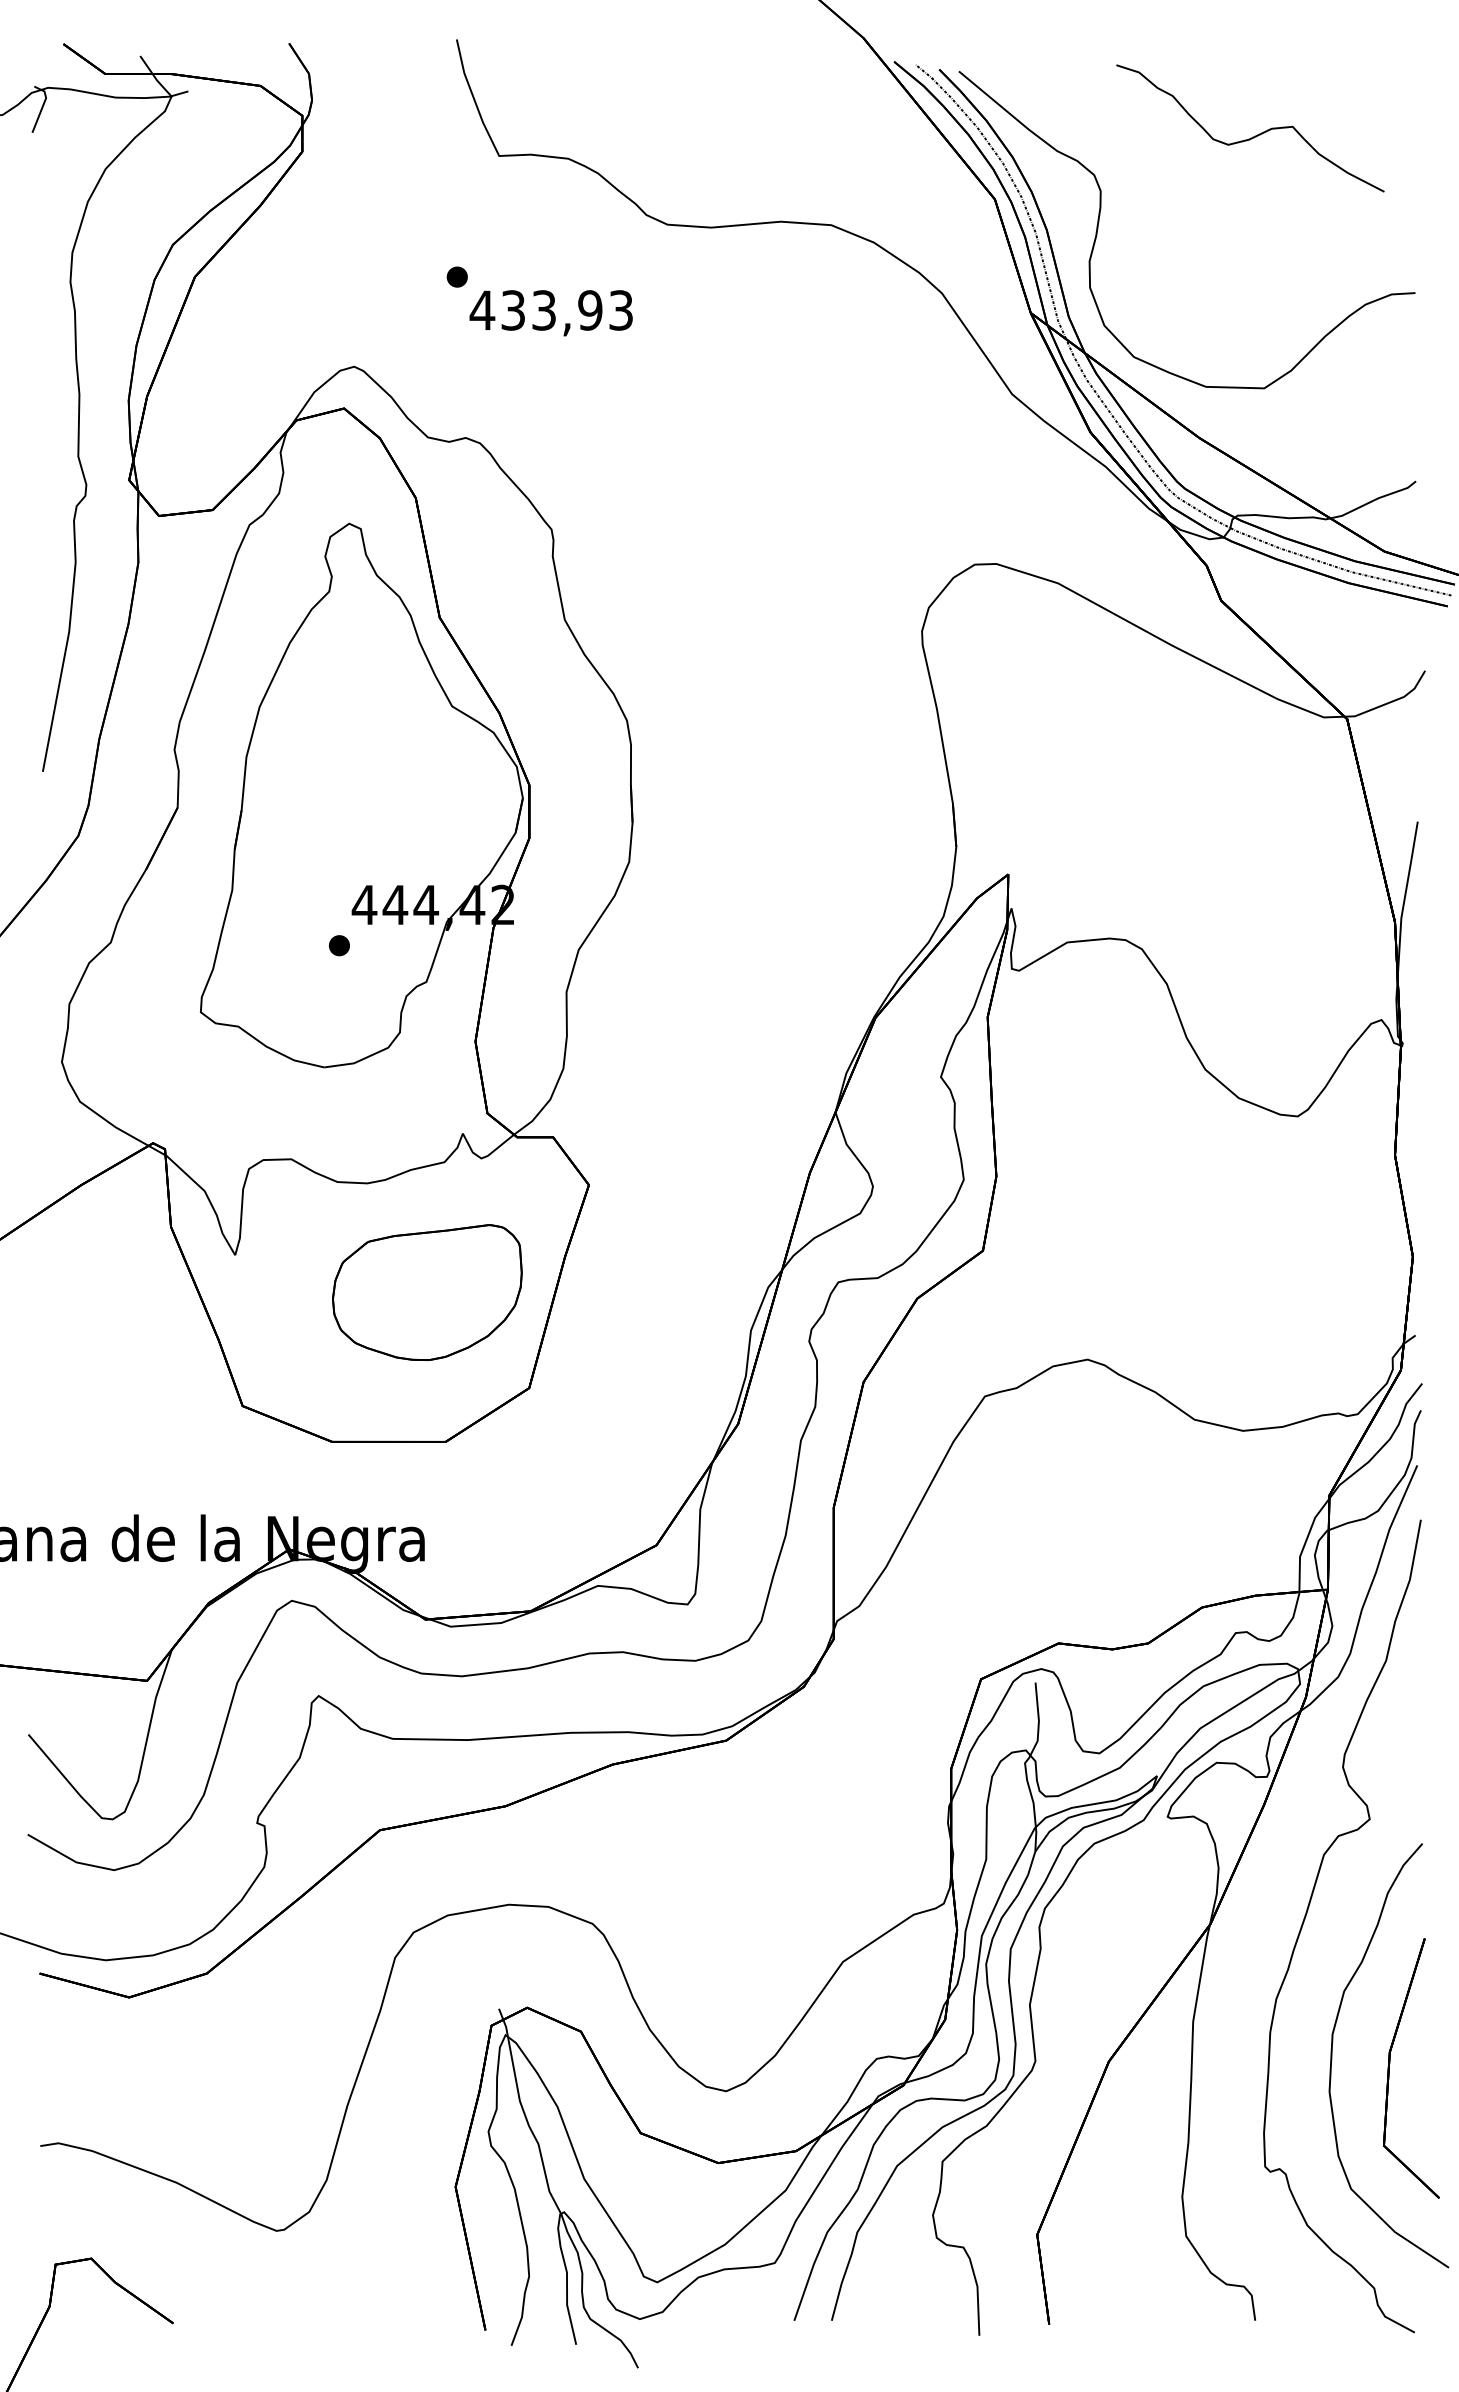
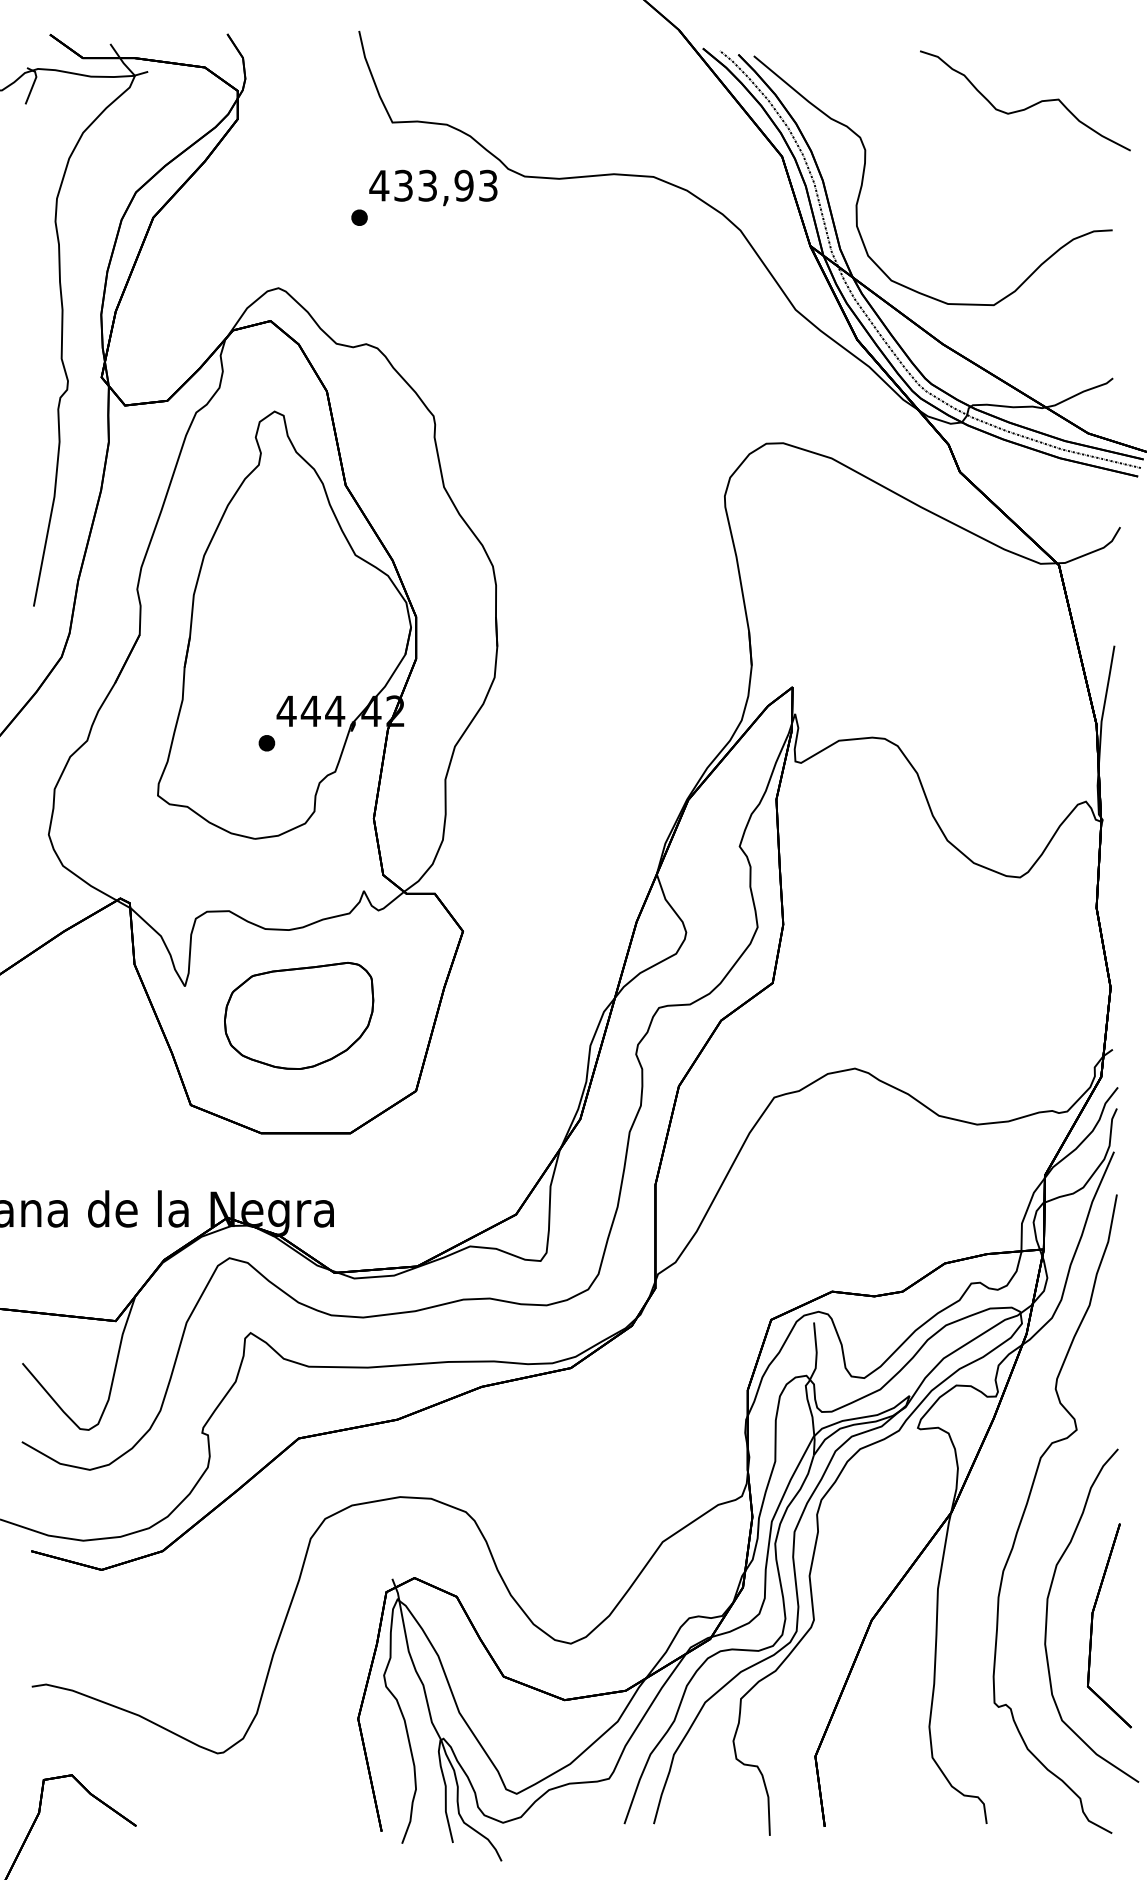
curve: (1253, 136) -> (1027, 107), moved
text: (550, 313) -> (432, 188), moved
part: (427, 1292) -> (299, 1015), moved

